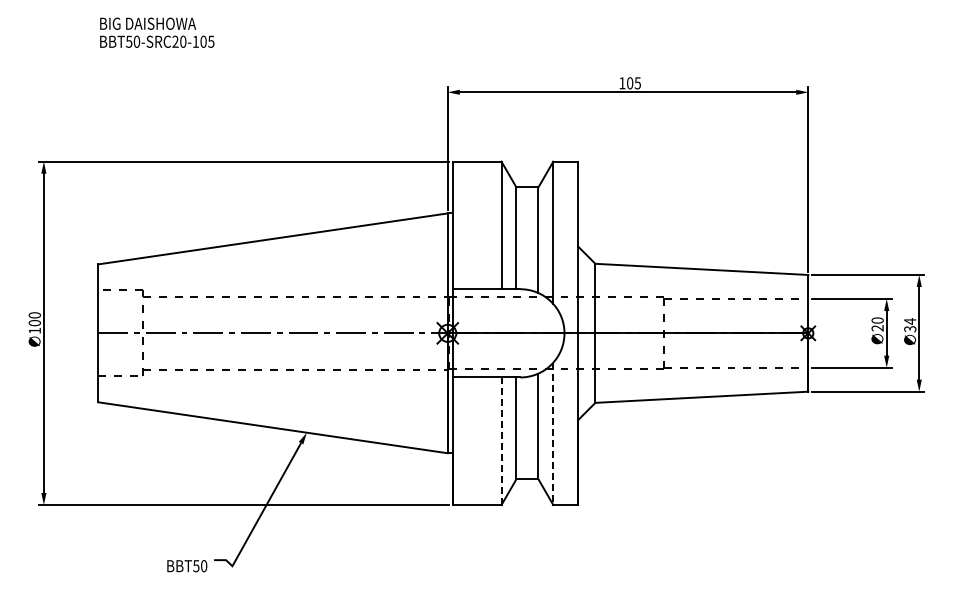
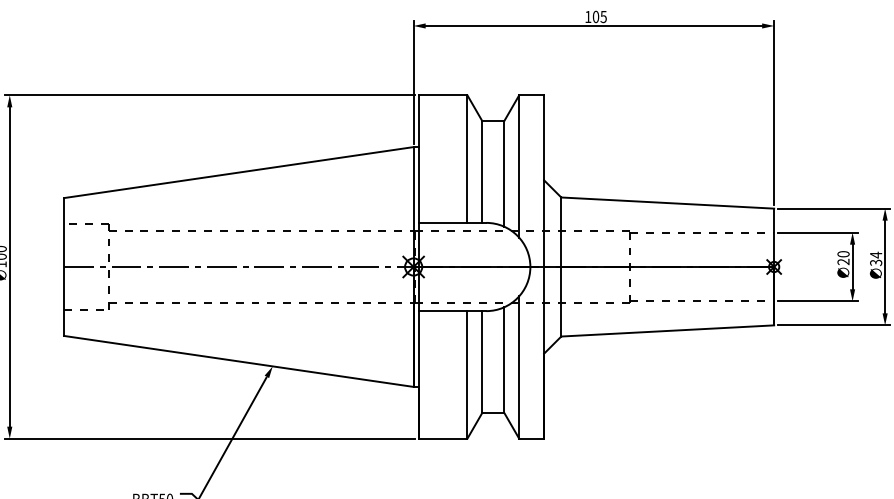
line: (553, 434) -> (519, 368), dashed -> solid
line: (501, 441) -> (467, 375), dashed -> solid

